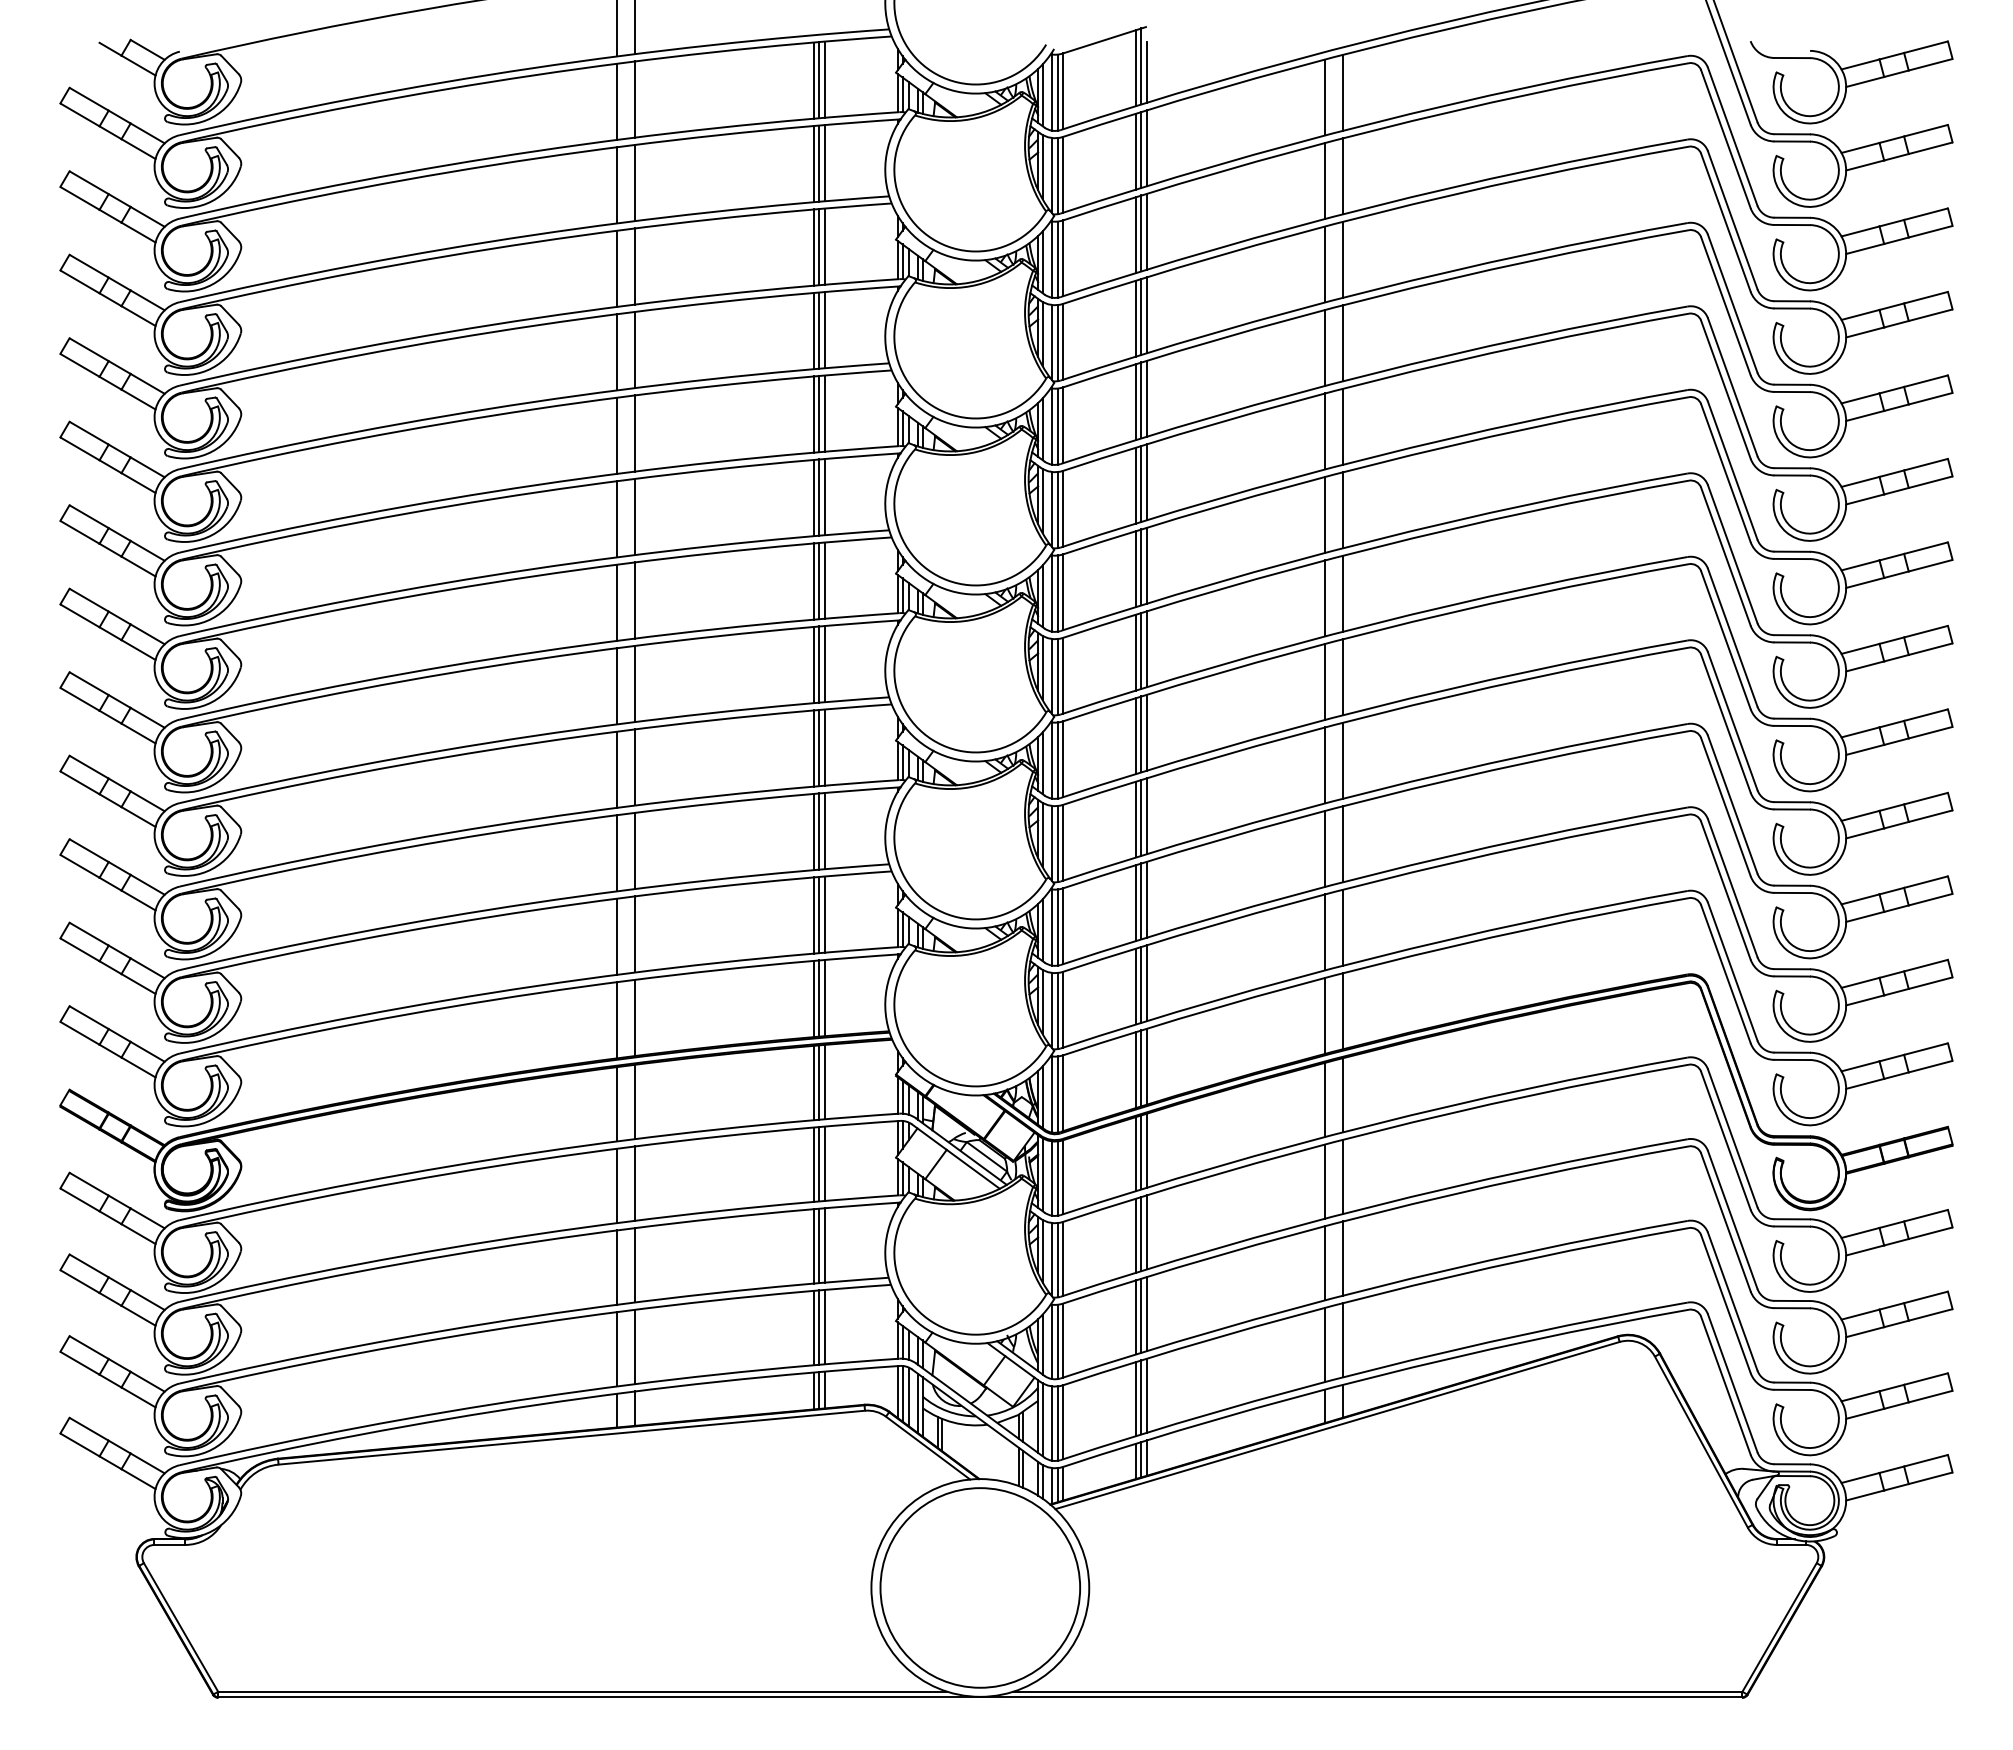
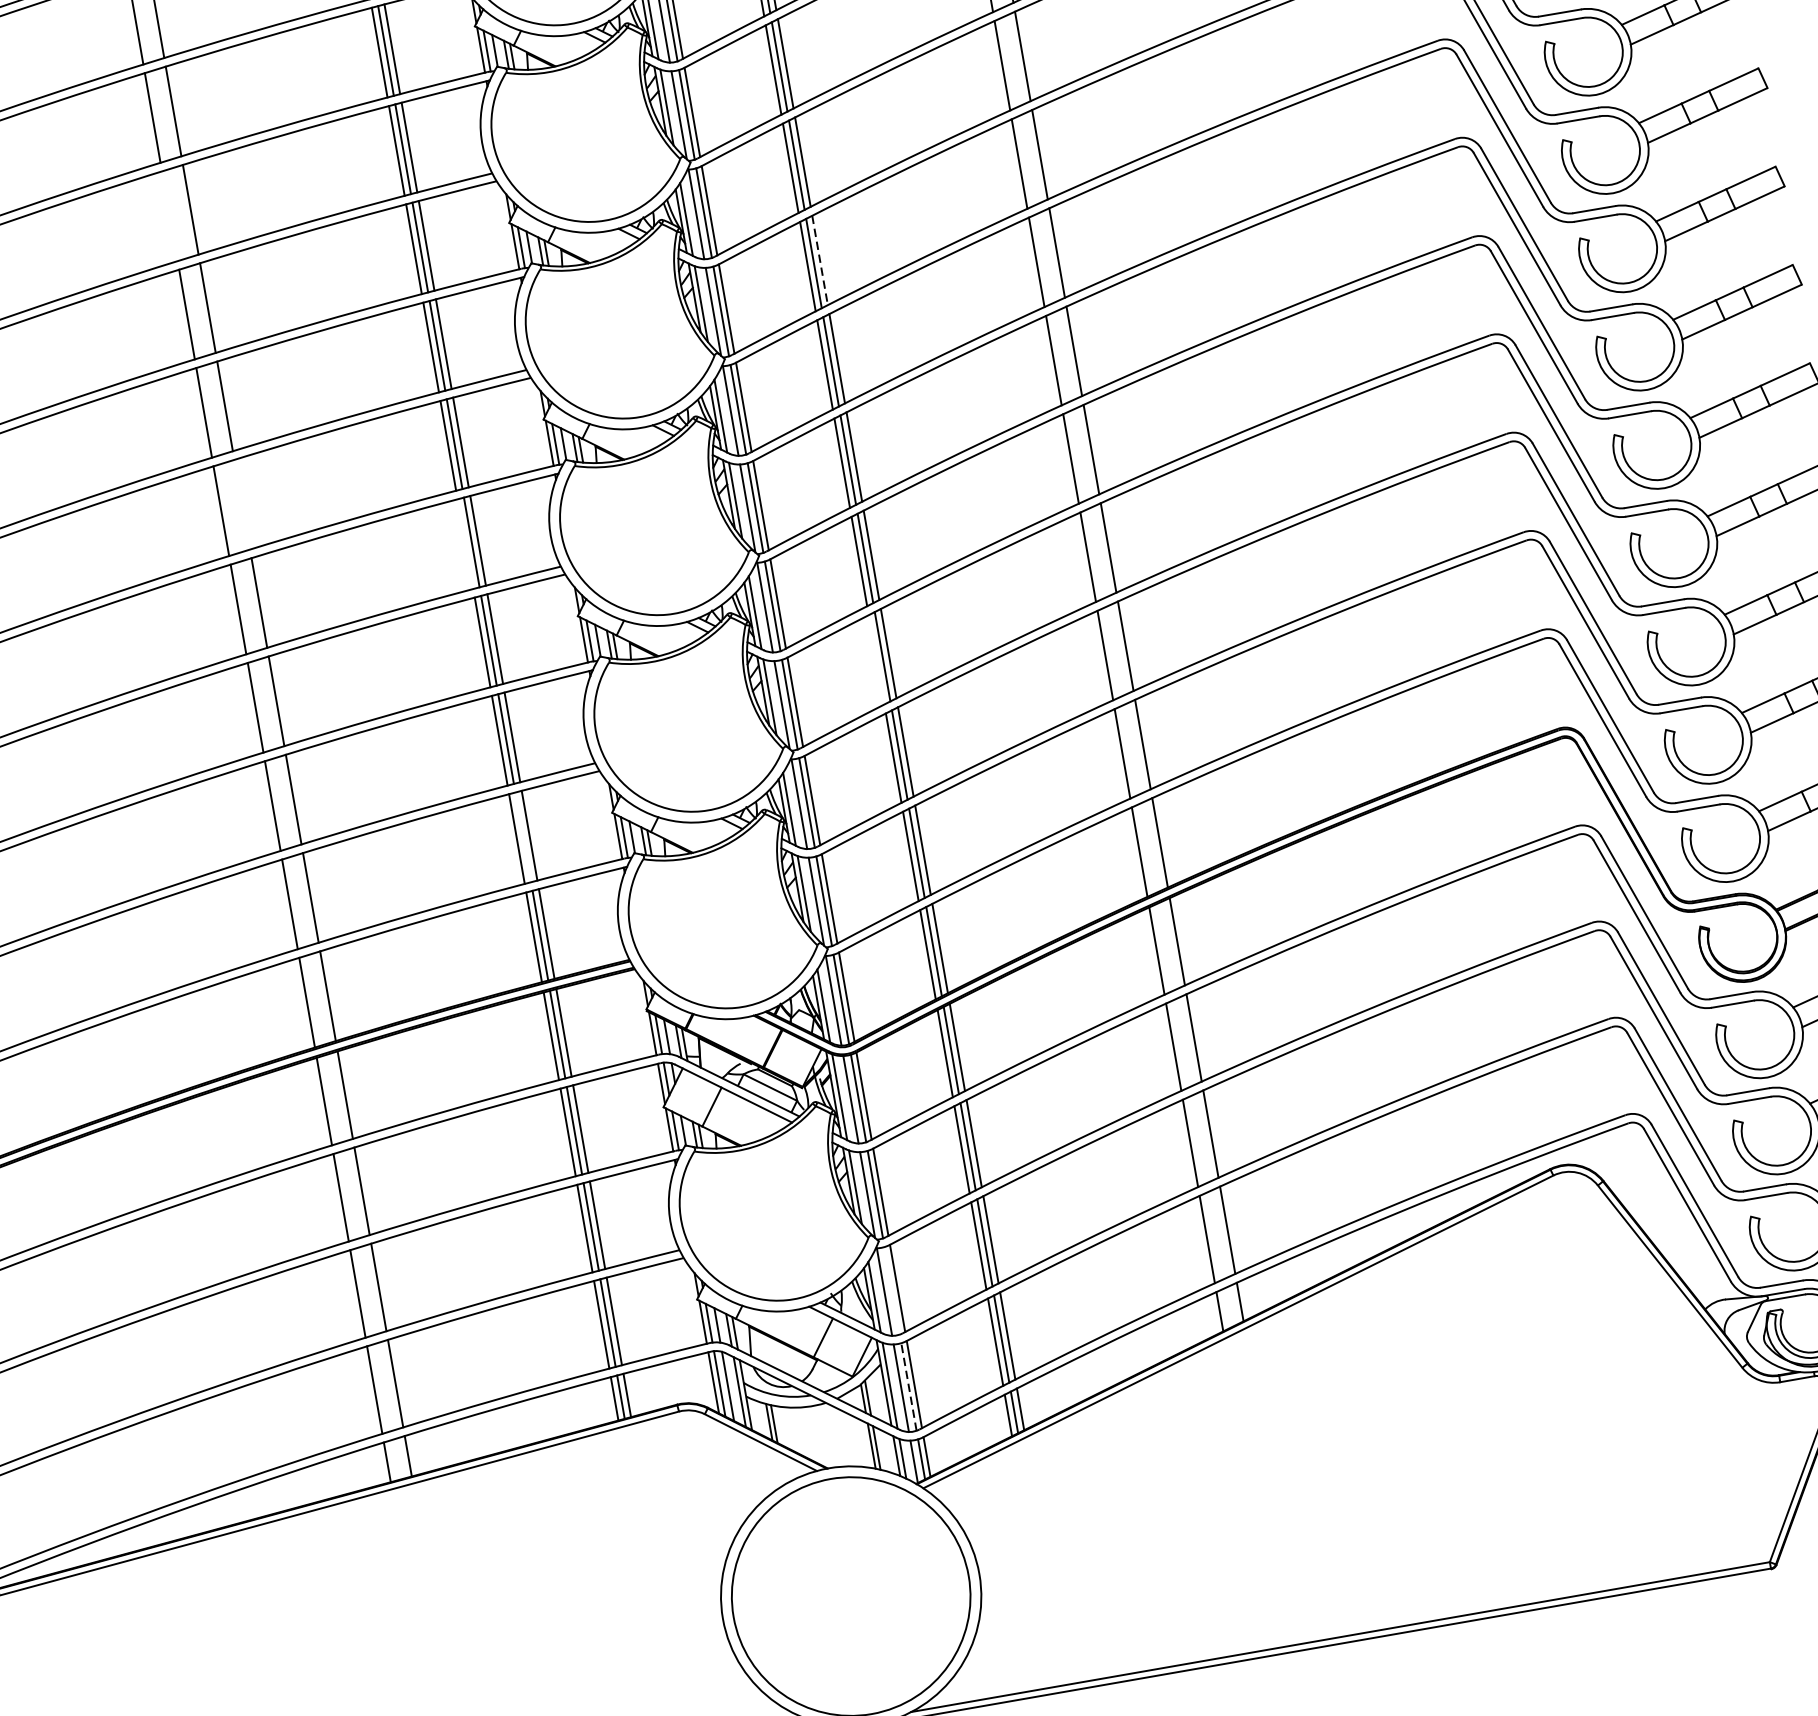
line: (617, 352) -> (170, 216), removed
line: (1146, 482) -> (819, 260), solid -> dashed
line: (635, 600) -> (242, 504), removed
line: (813, 664) -> (465, 543), removed
line: (1135, 819) -> (875, 659), removed
line: (819, 914) -> (523, 836), removed
line: (1058, 1341) -> (892, 1290), removed
line: (1058, 1423) -> (909, 1386), solid -> dashed

